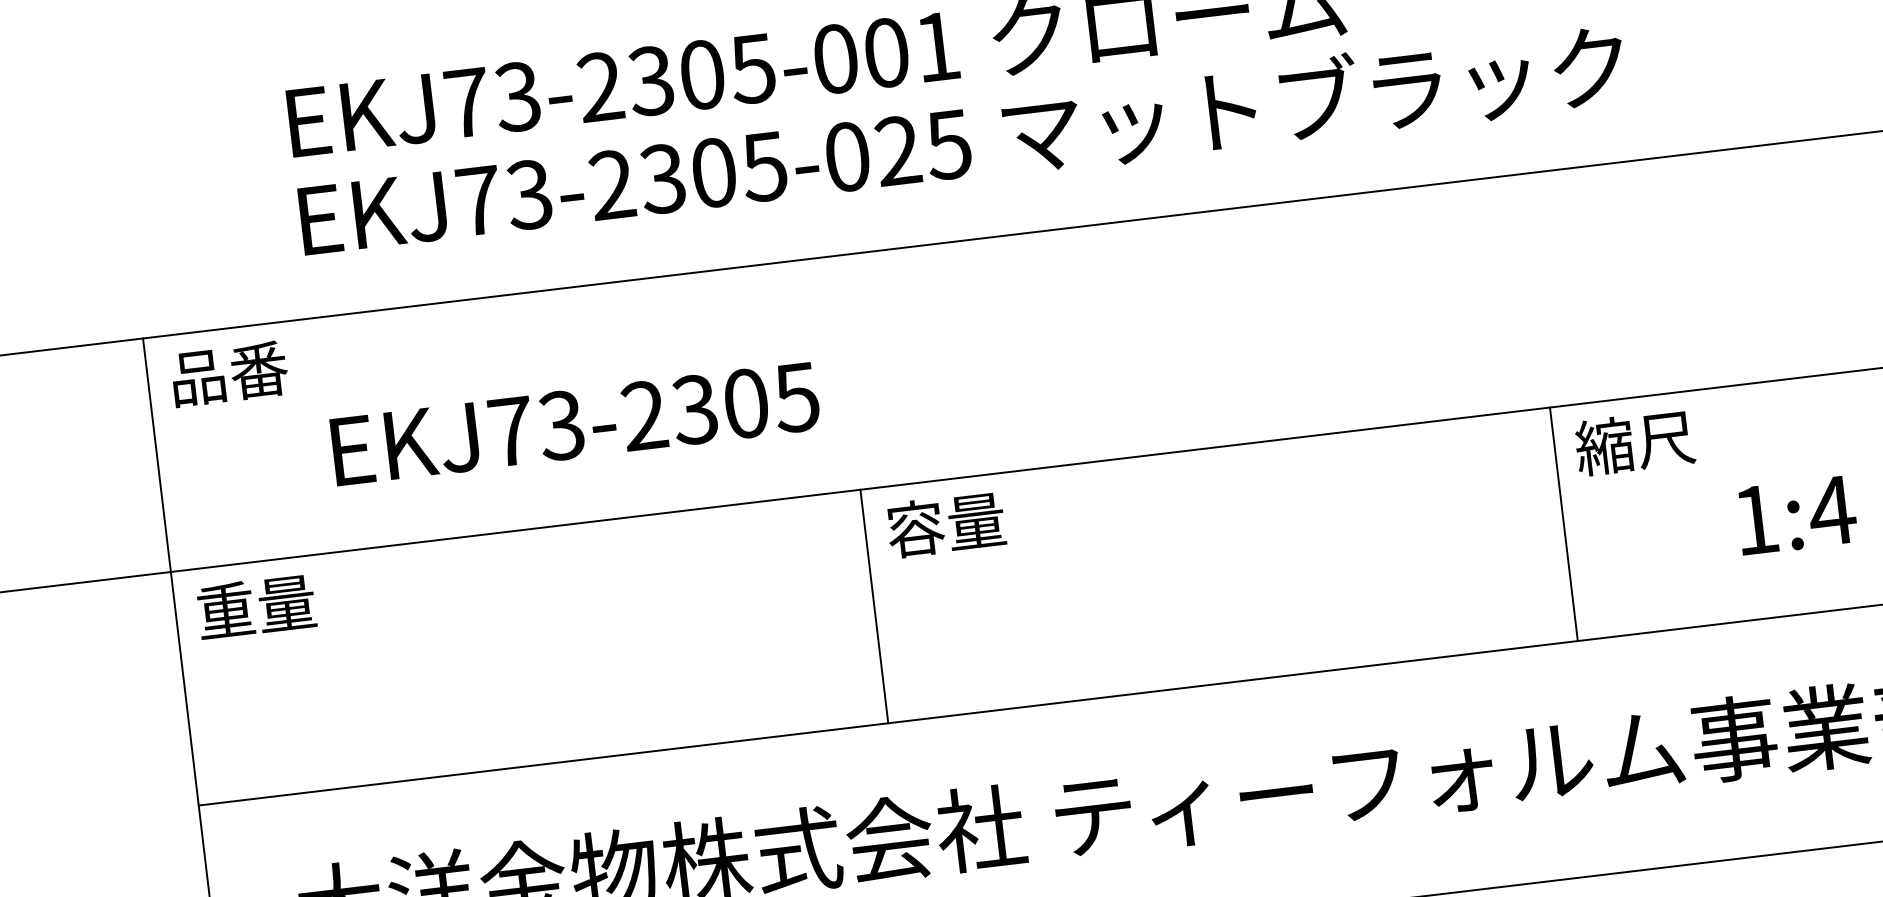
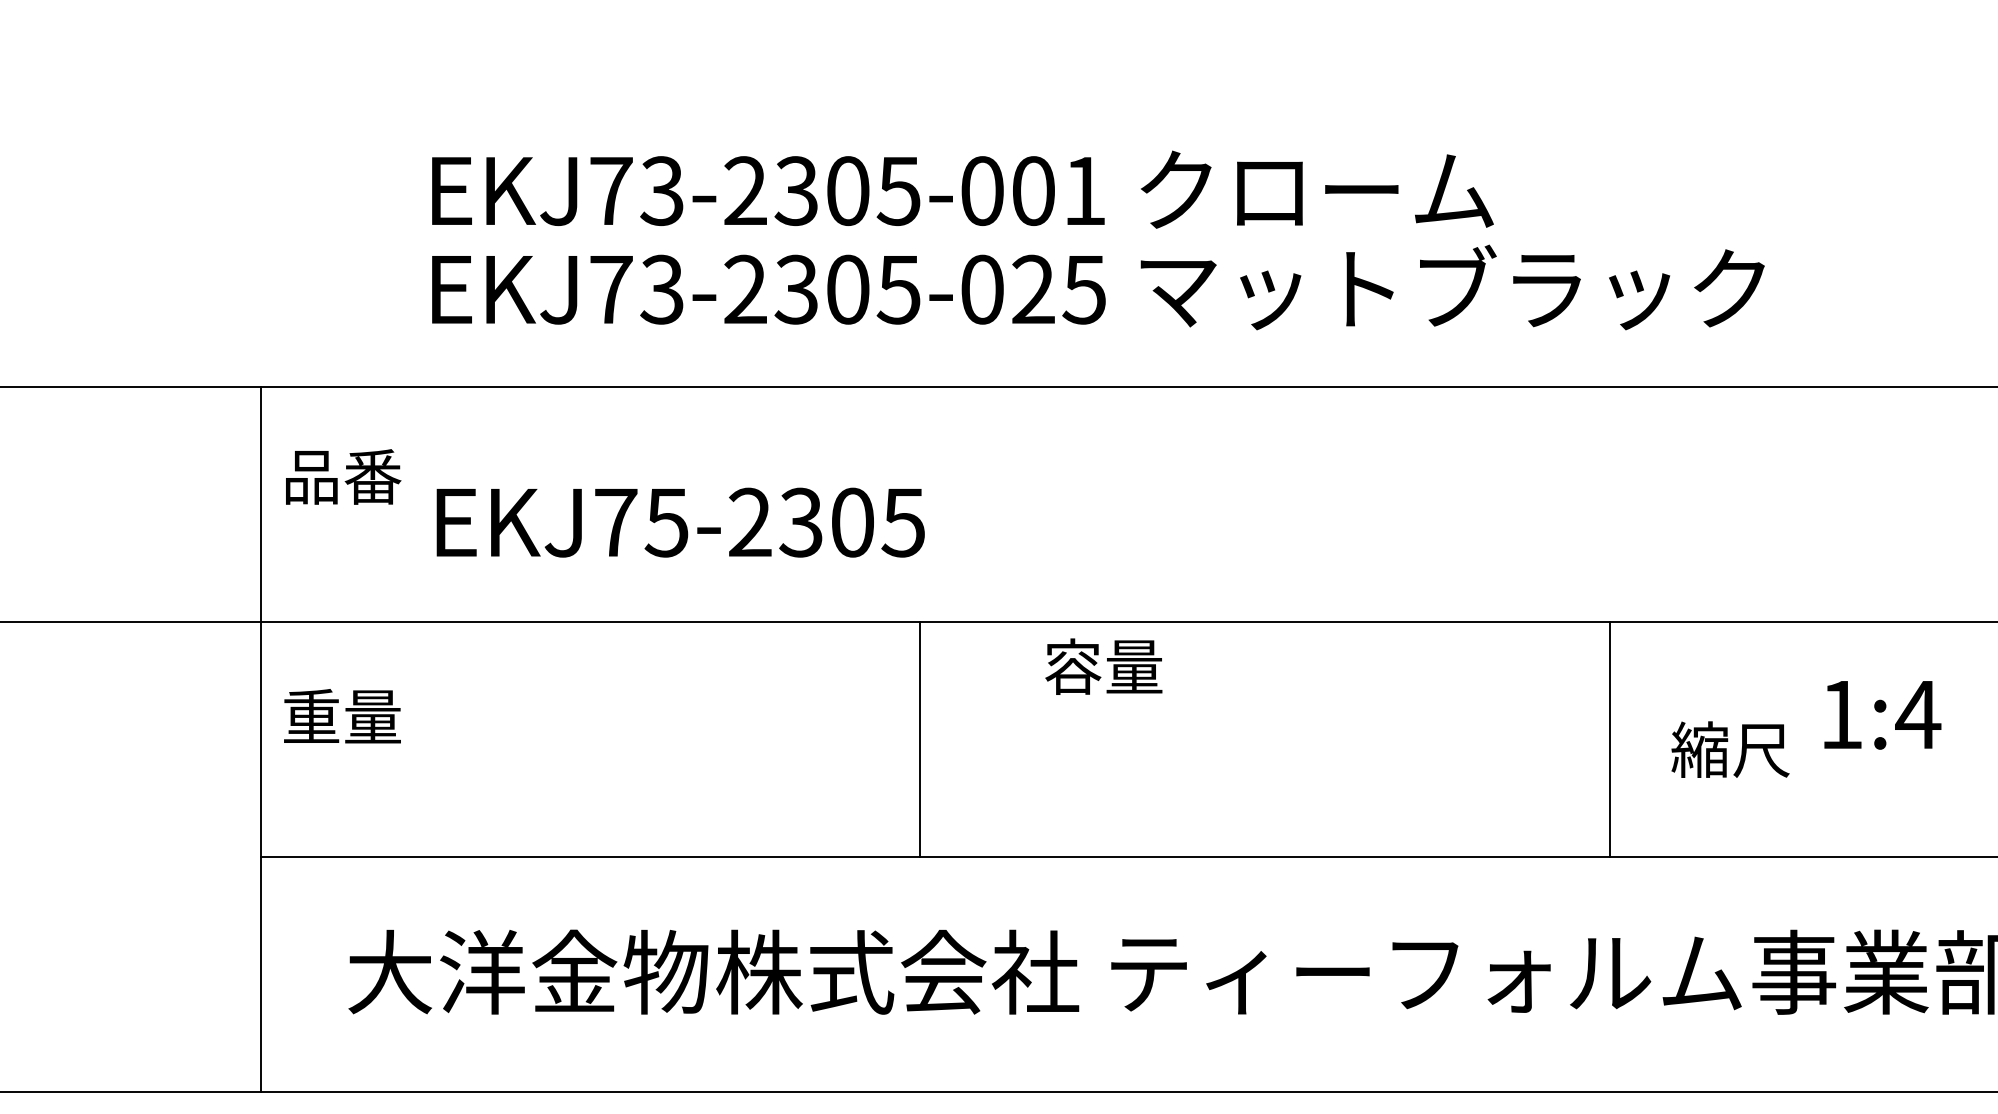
text: (229, 373) -> (343, 476), moved
text: (561, 425) -> (666, 522), EKJ73-2305 -> EKJ75-2305
text: (1634, 442) -> (1730, 749), moved
text: (1796, 515) -> (1882, 715), moved
line: (1563, 523) -> (1610, 738), moved
text: (945, 524) -> (1103, 666), moved
line: (873, 605) -> (919, 738), moved
text: (256, 606) -> (342, 716), moved

